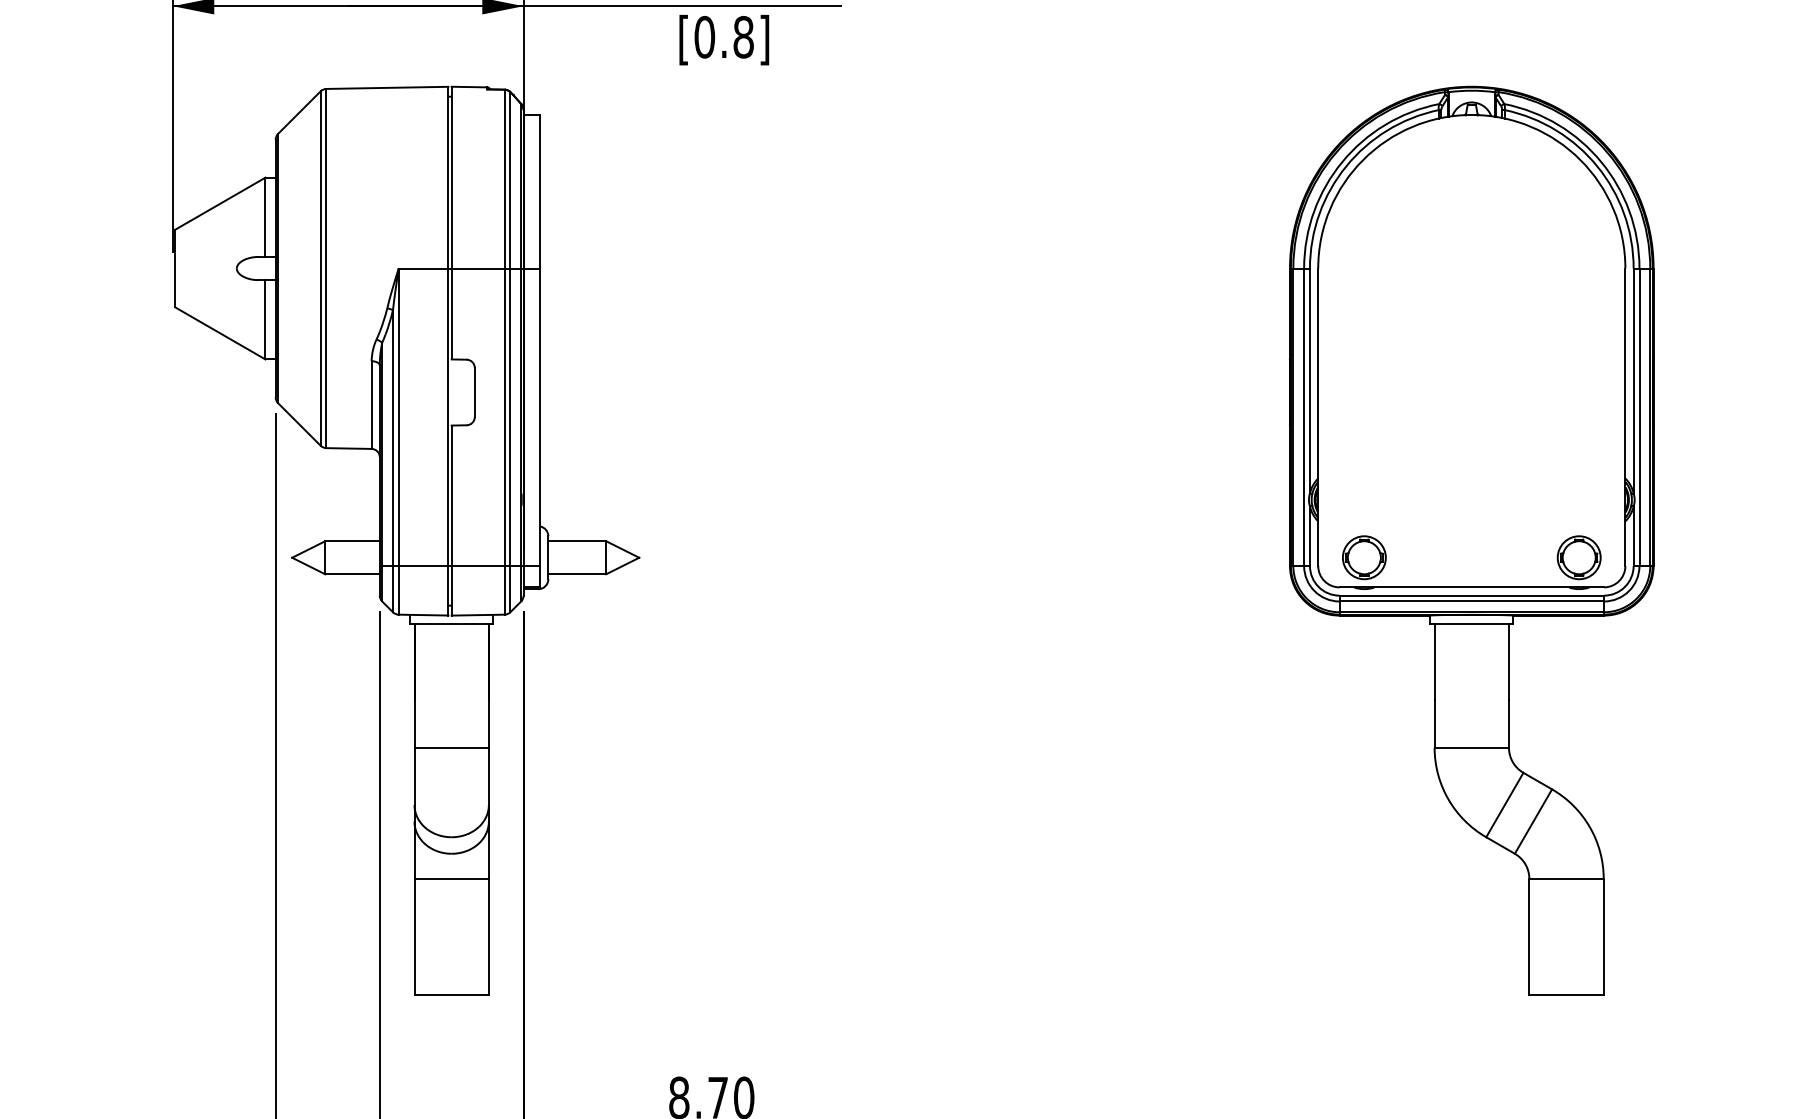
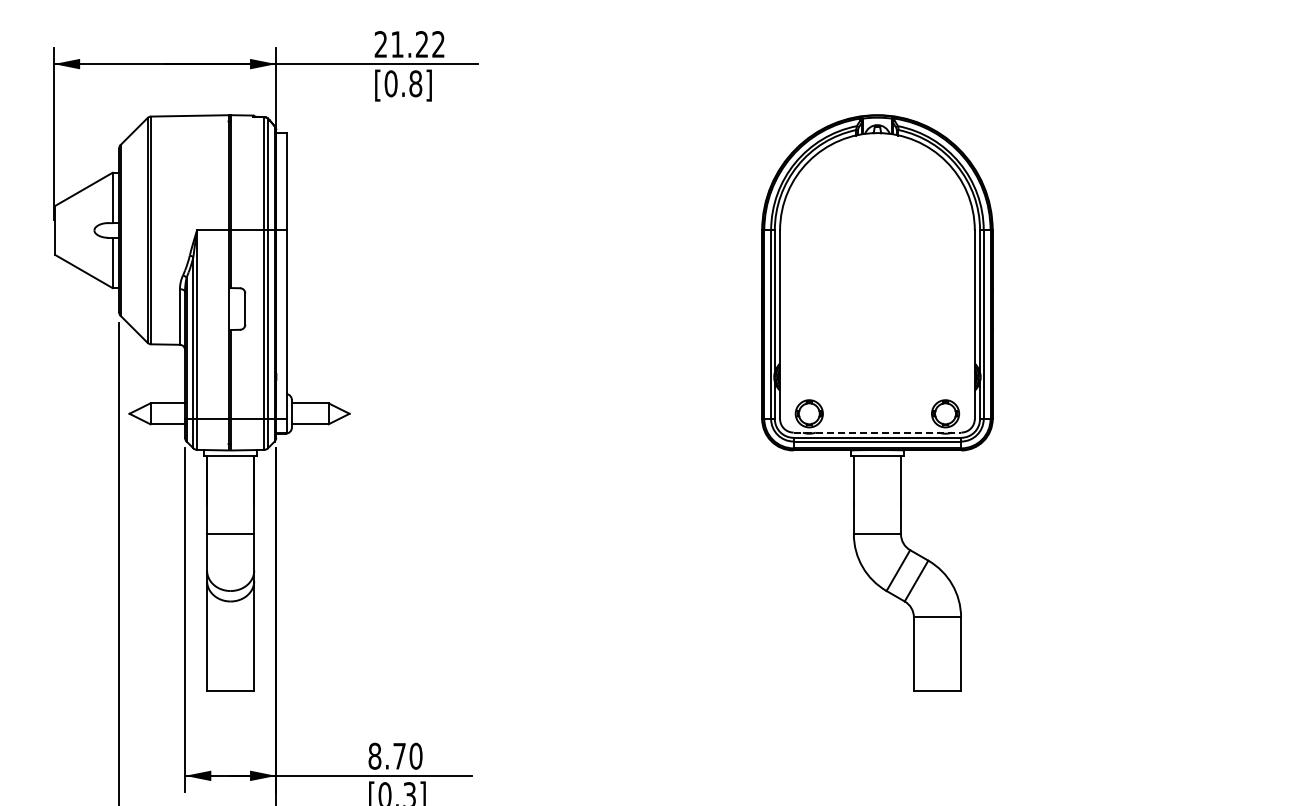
line: (1471, 587) -> (877, 432), solid -> dashed
line: (451, 879) -> (230, 617), removed

